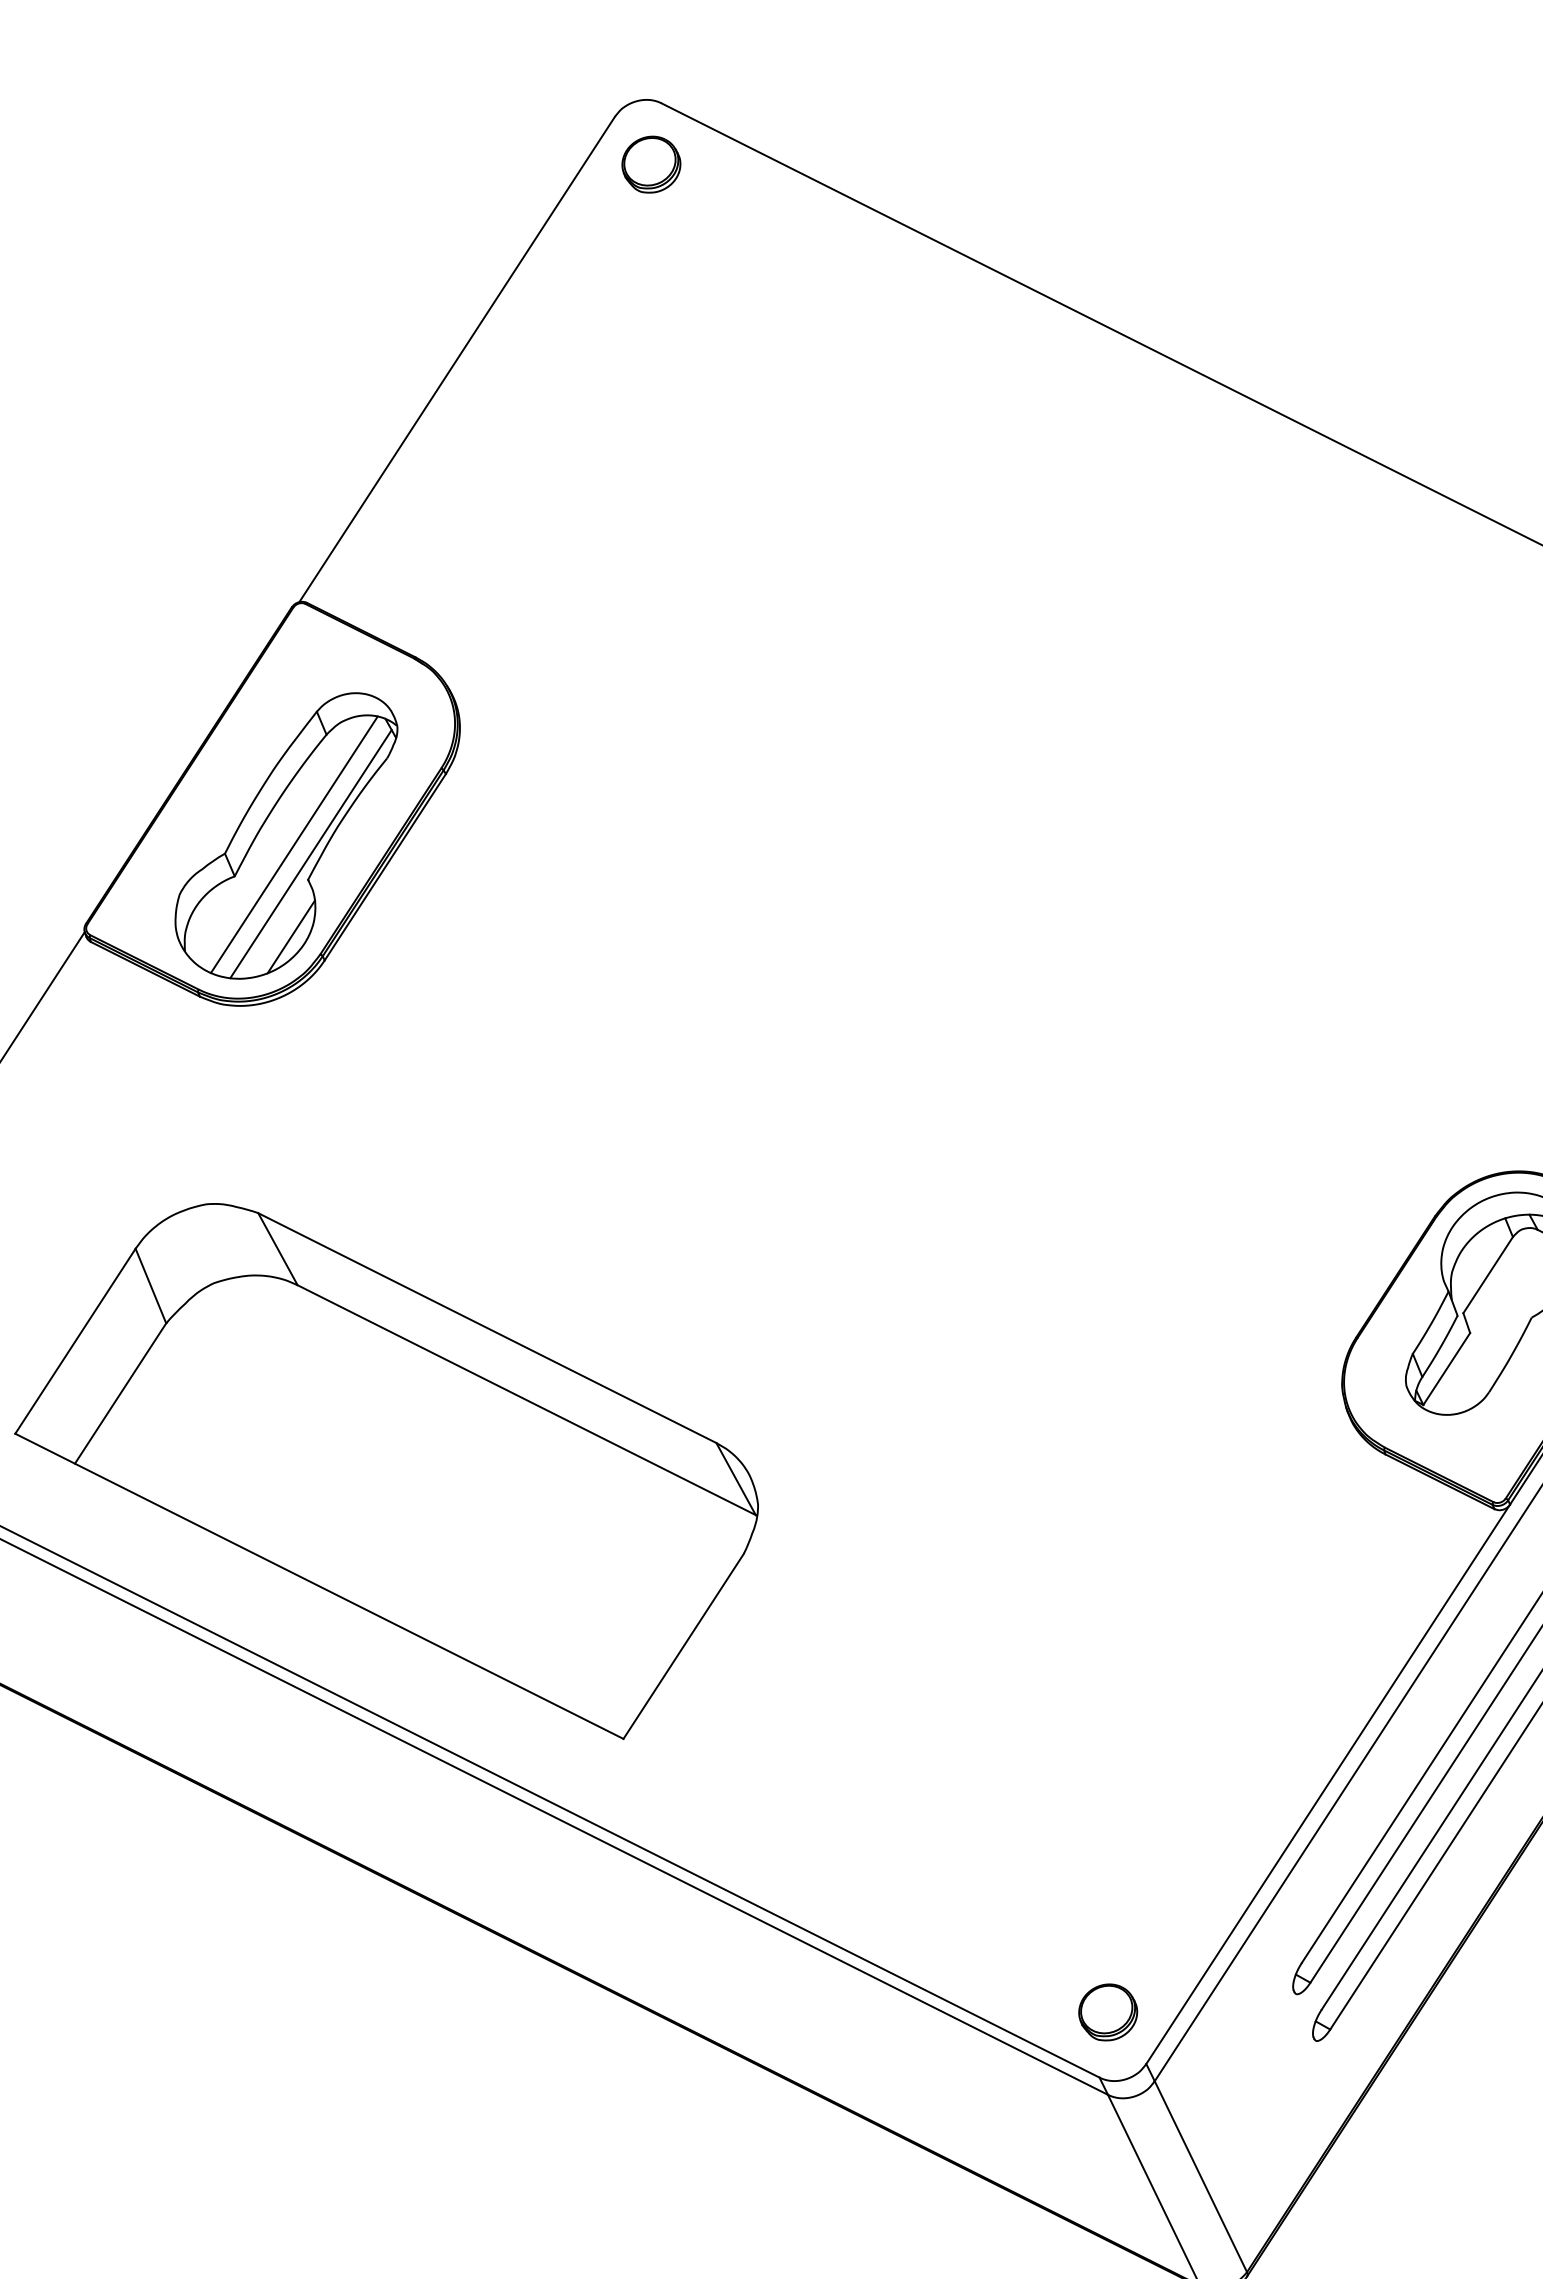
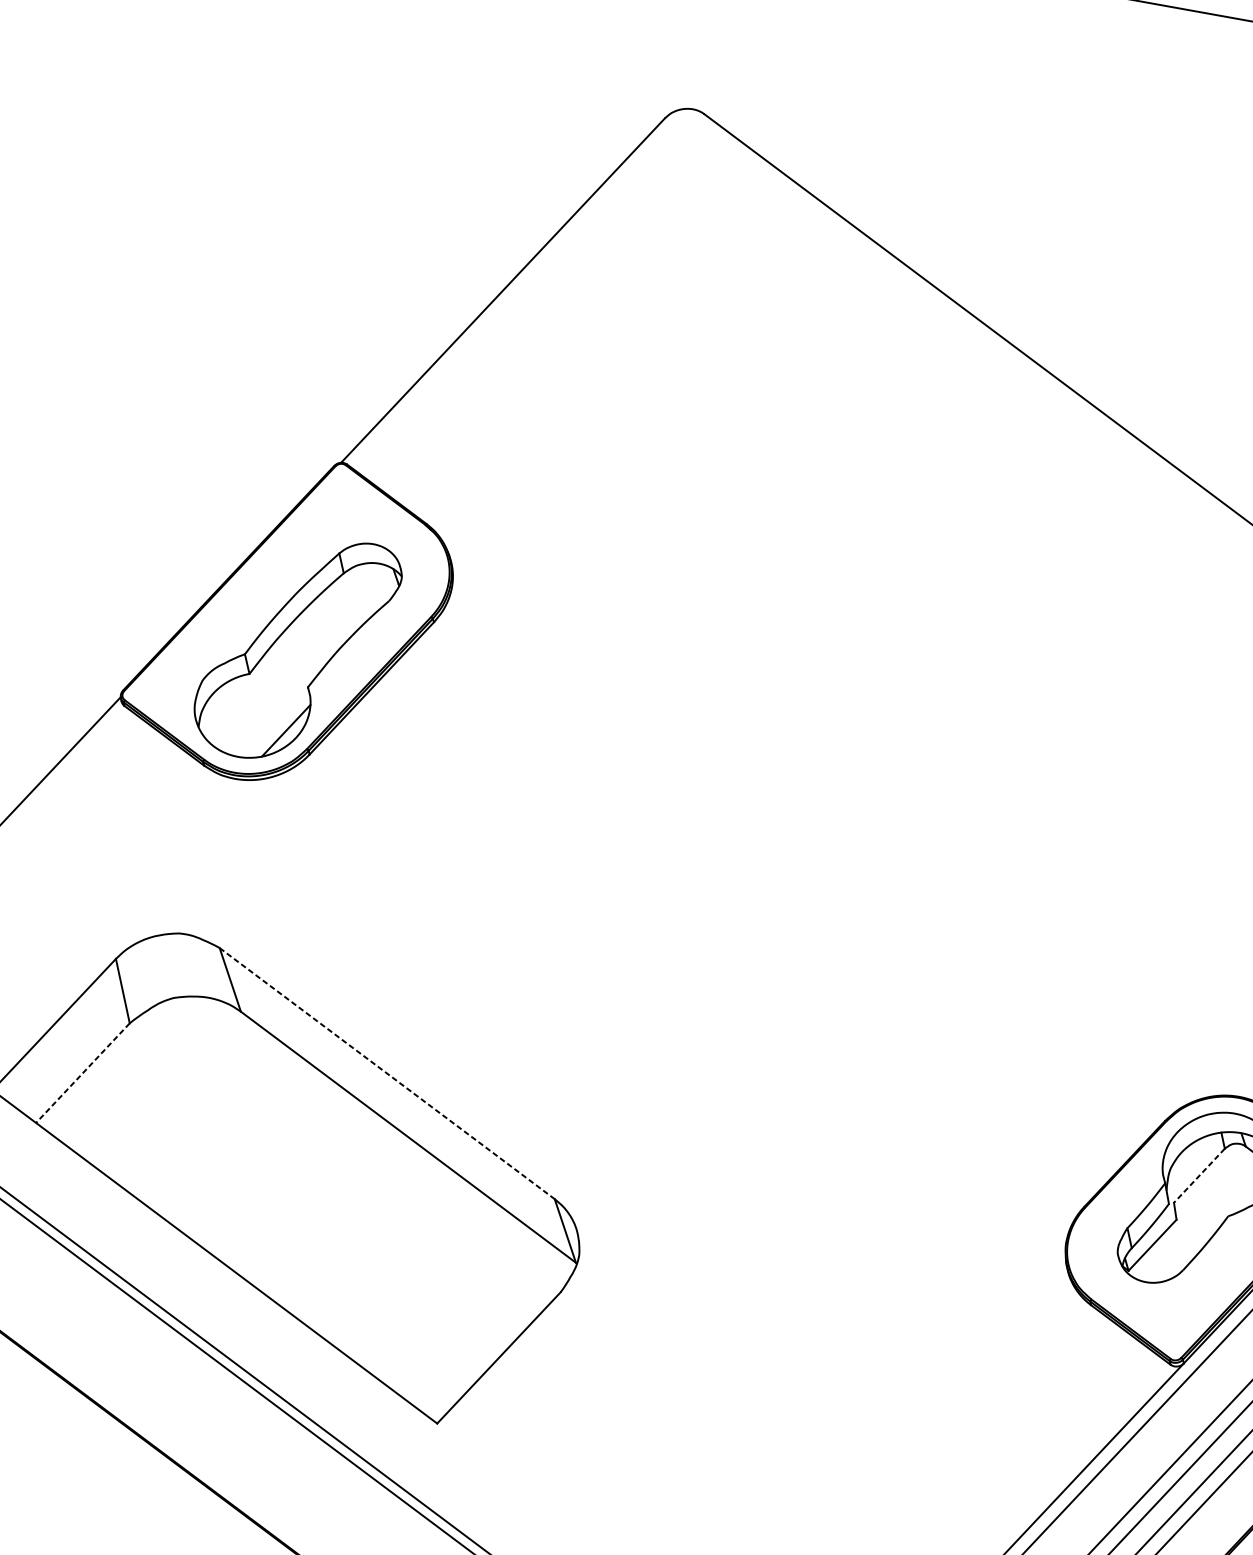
part: (651, 164) -> (687, 161), removed
line: (293, 844) -> (301, 656), removed
line: (310, 854) -> (313, 667), removed
line: (1487, 1275) -> (1198, 1175), solid -> dashed
line: (487, 1328) -> (387, 1073), solid -> dashed
line: (120, 1393) -> (82, 1073), solid -> dashed

